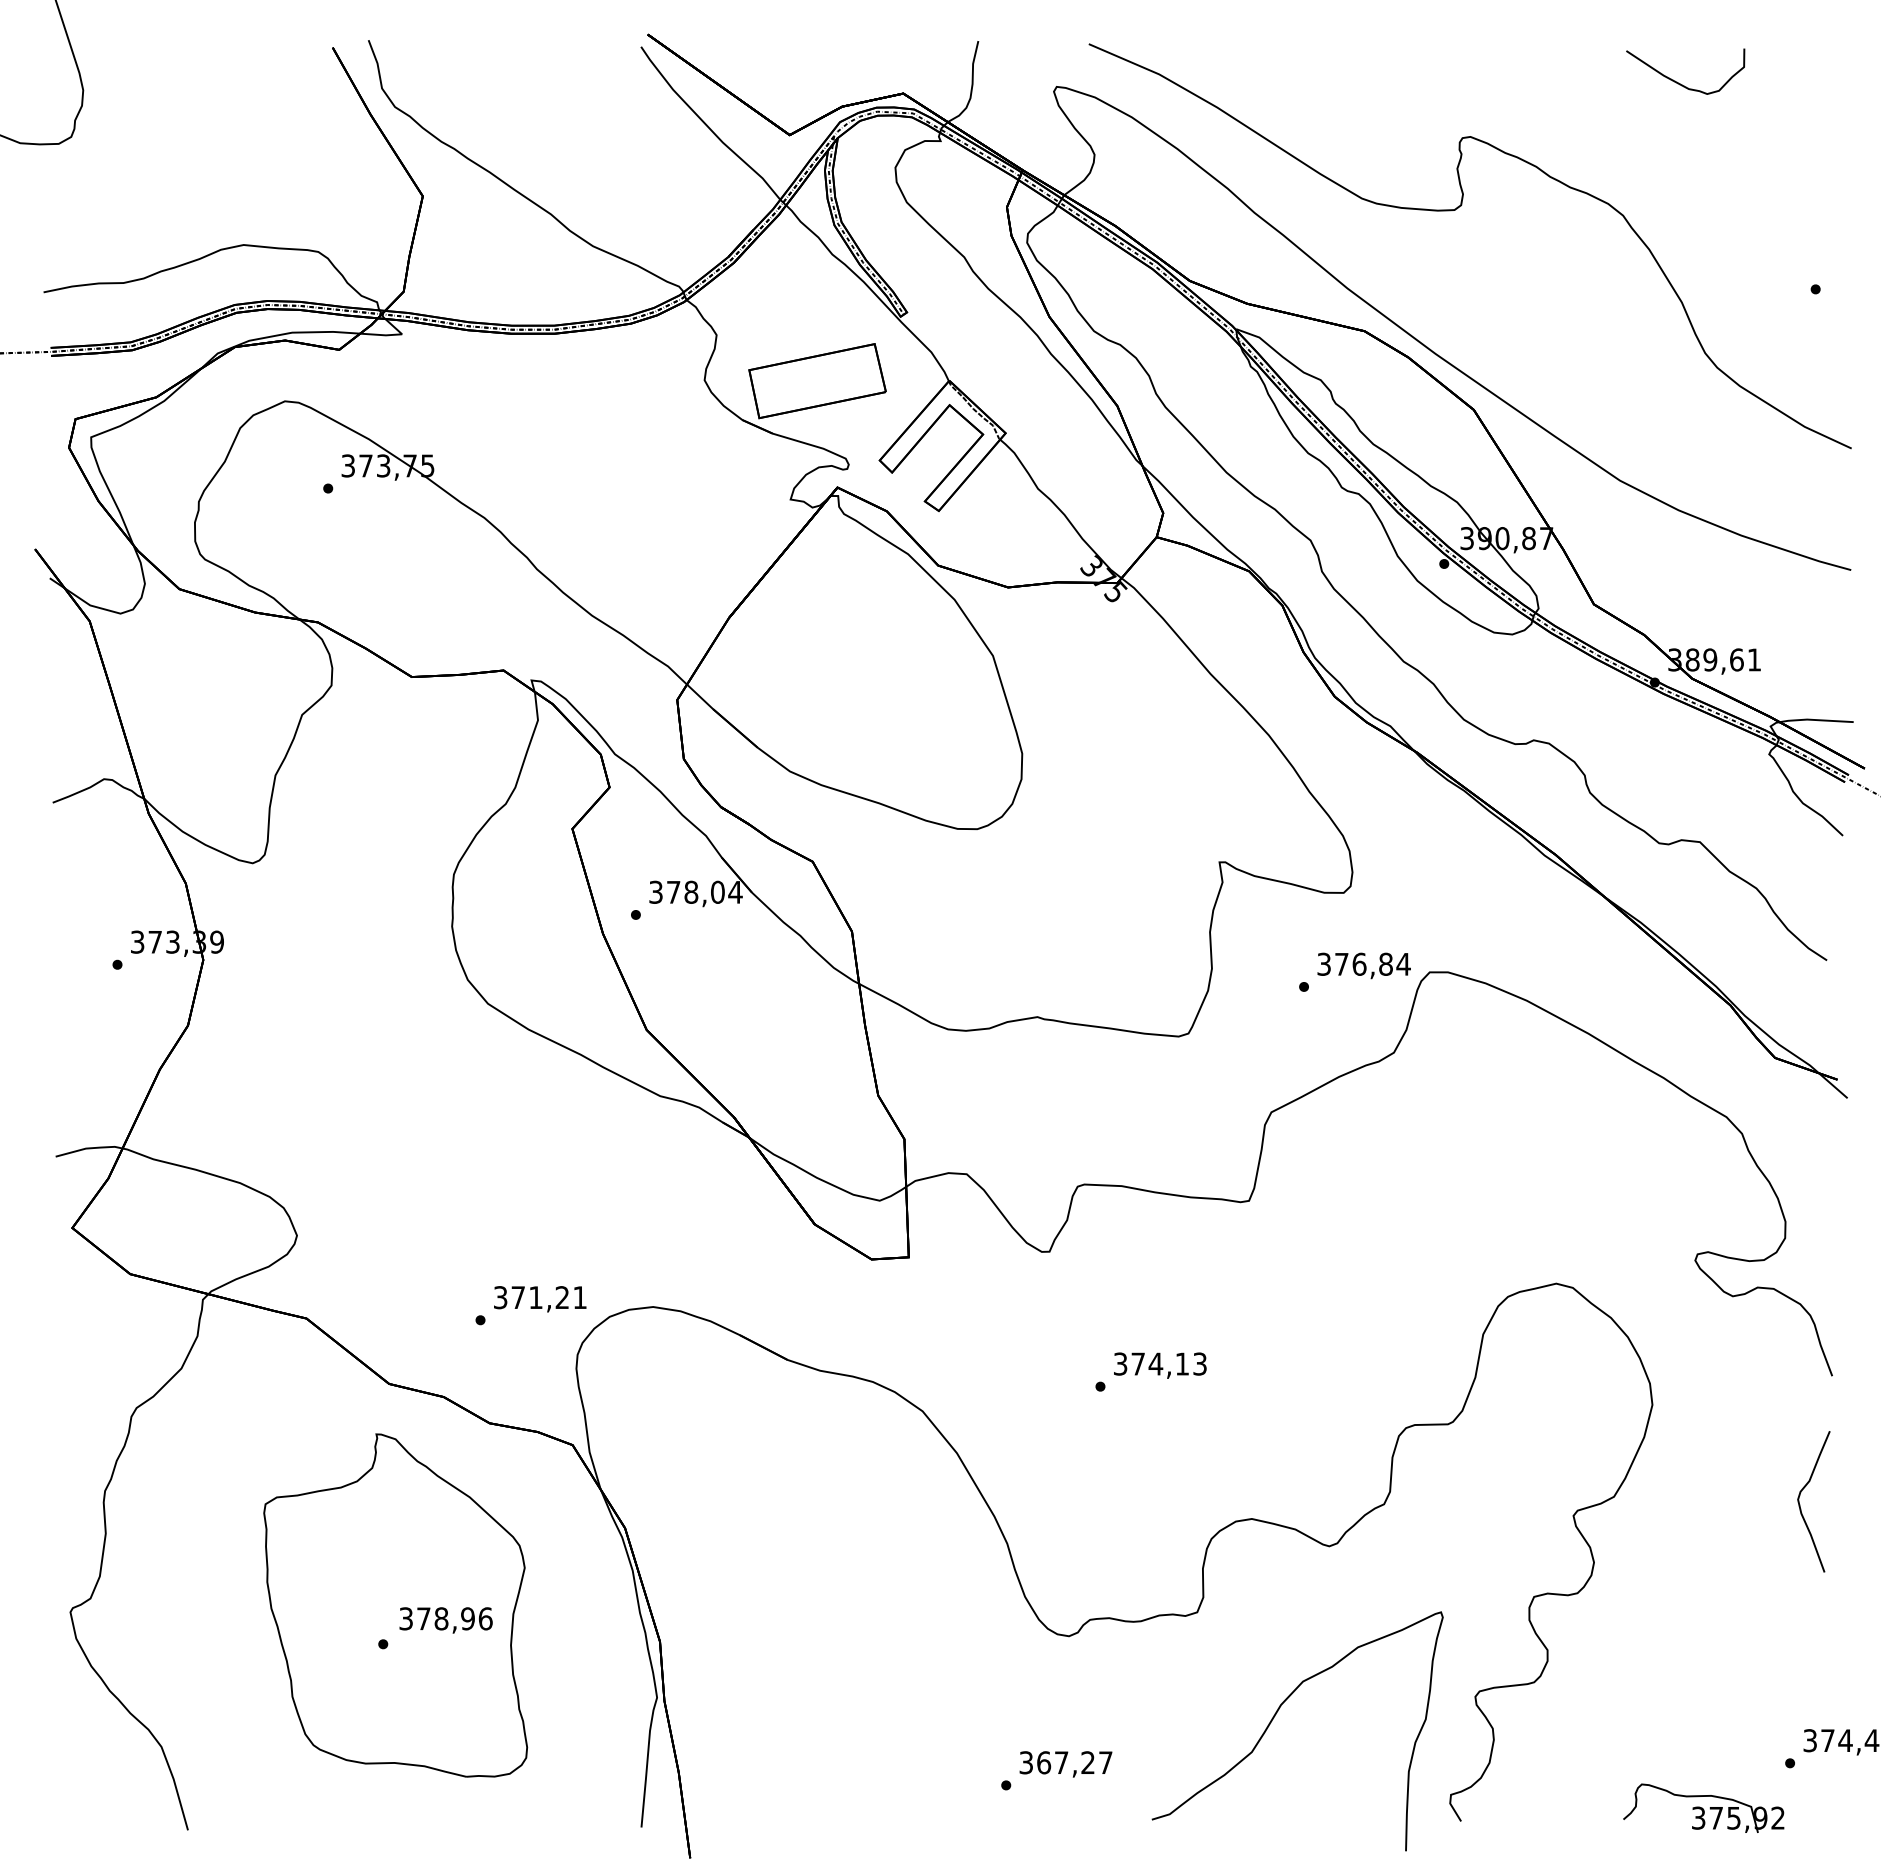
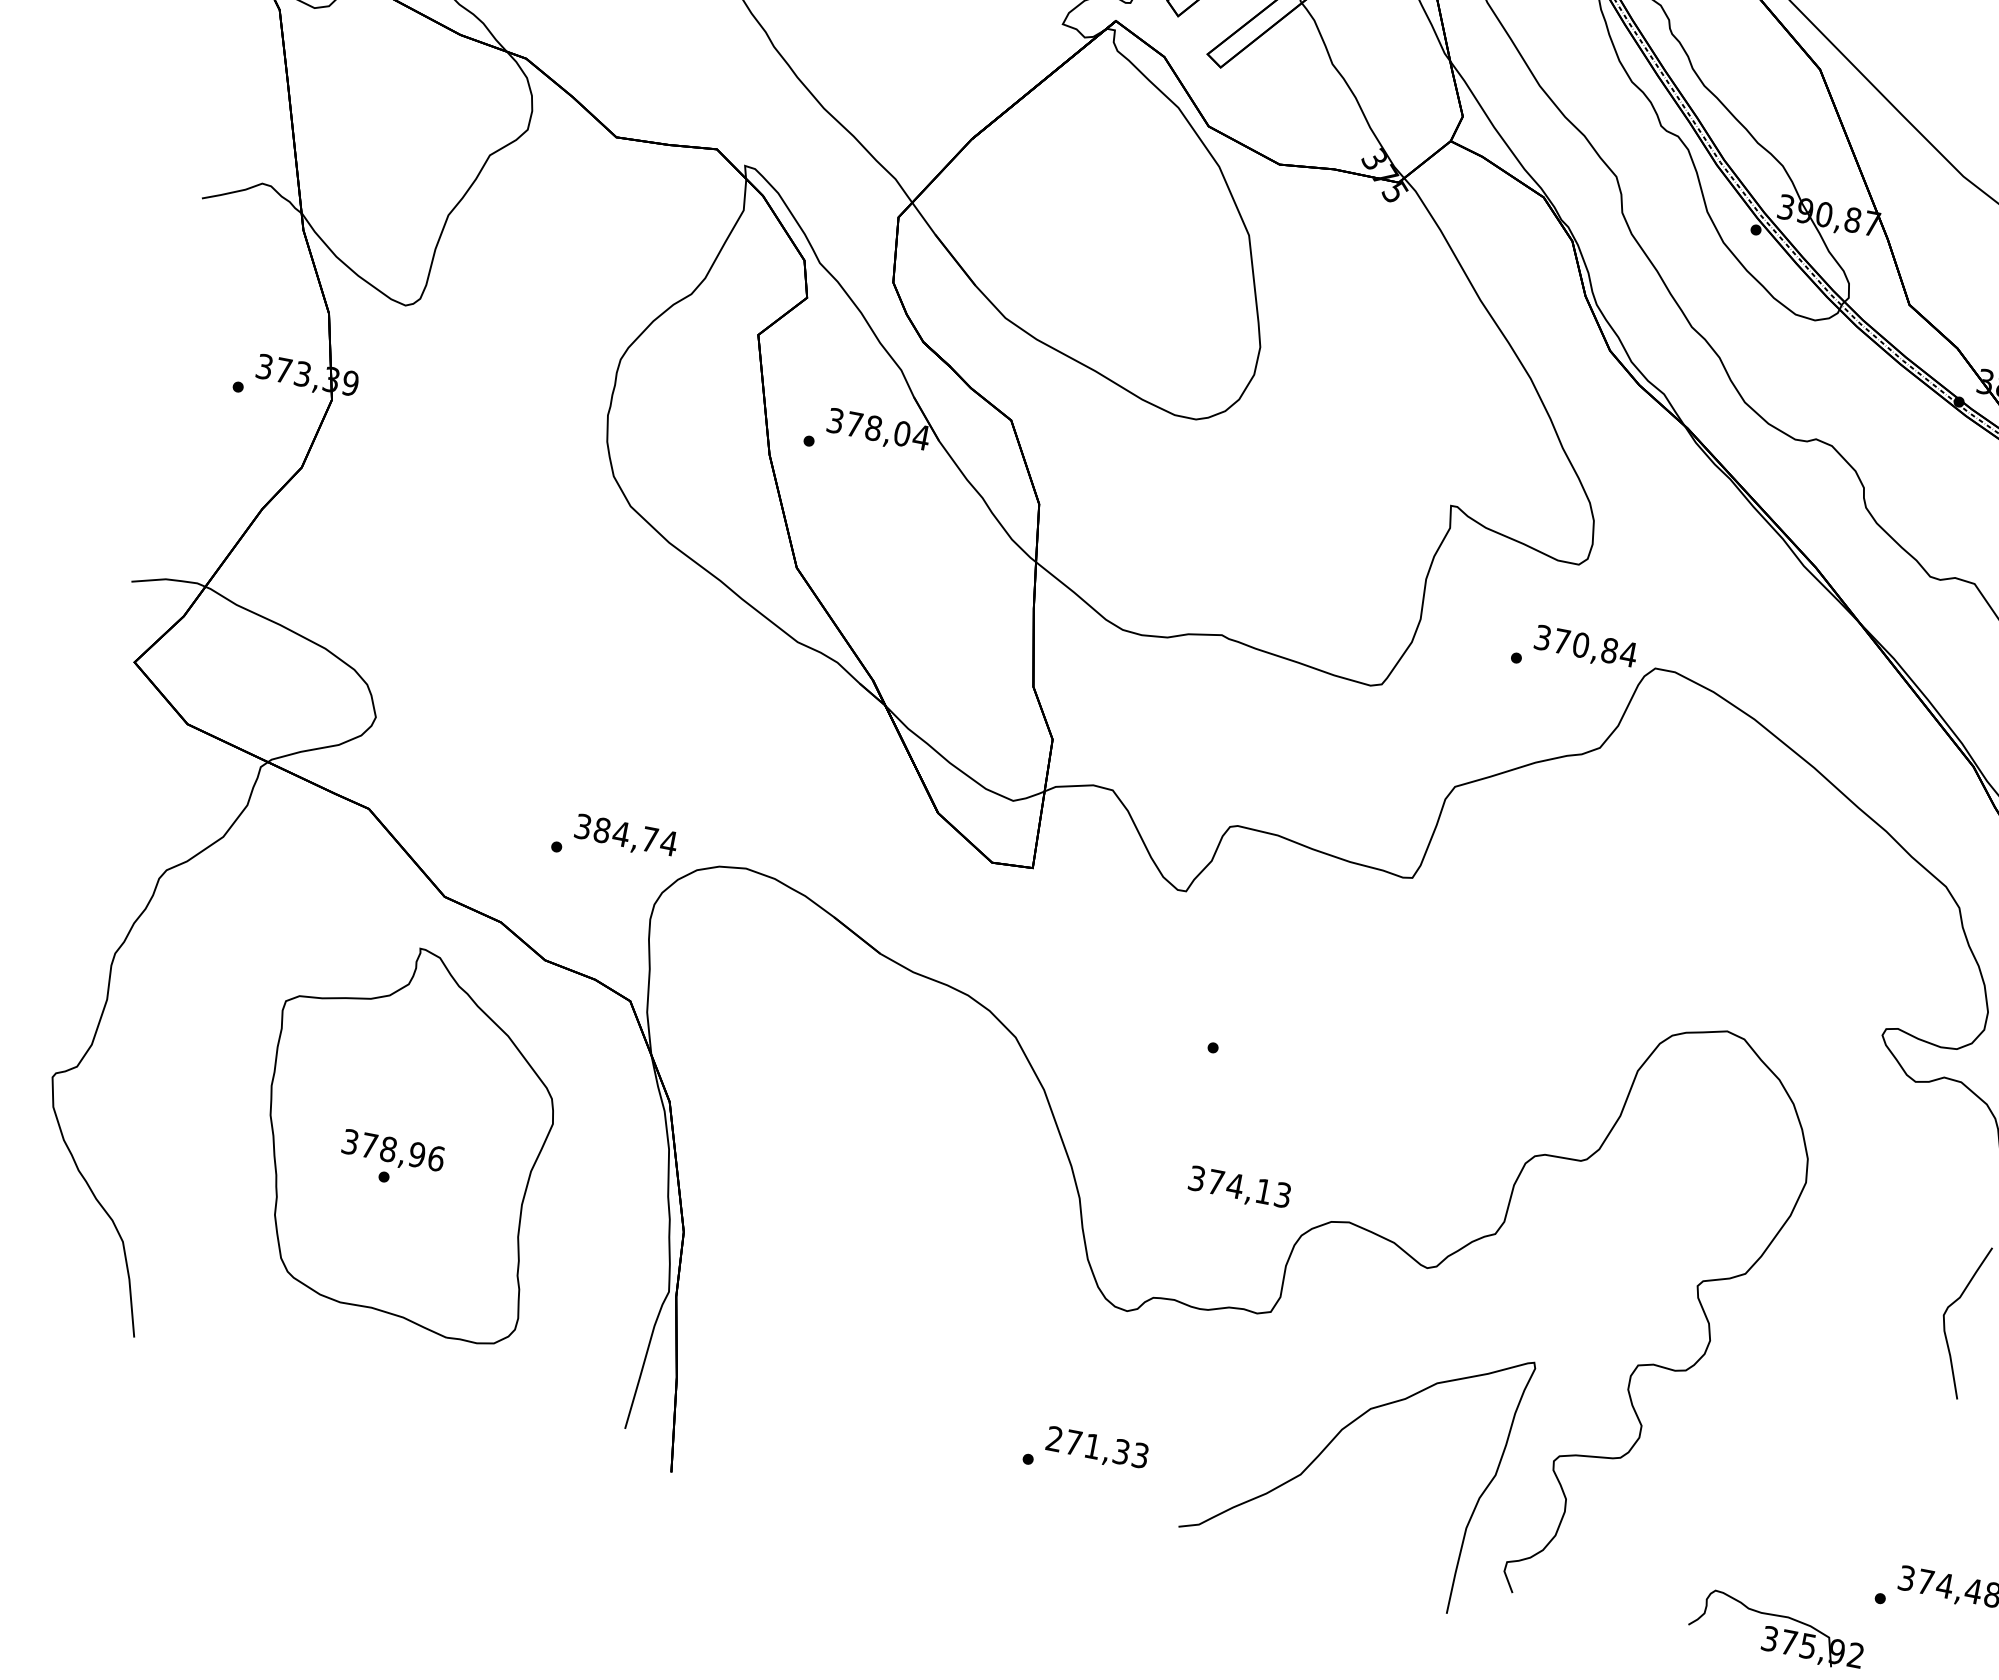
text: (1359, 963) -> (1581, 644), 376,84 -> 370,84
text: (549, 1297) -> (635, 836), 371,21 -> 384,74
text: (1160, 1365) -> (1239, 1188), moved
text: (445, 1620) -> (392, 1152), moved
text: (1065, 1762) -> (1097, 1446), 367,27 -> 271,33

